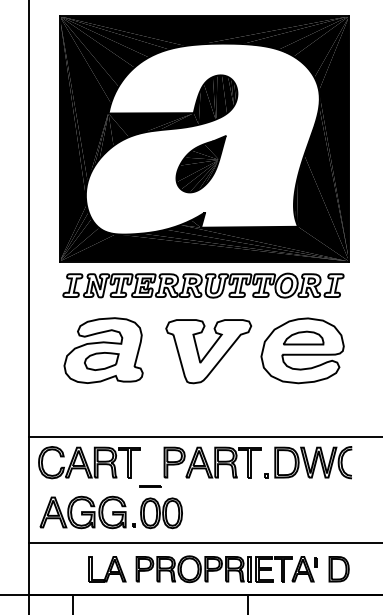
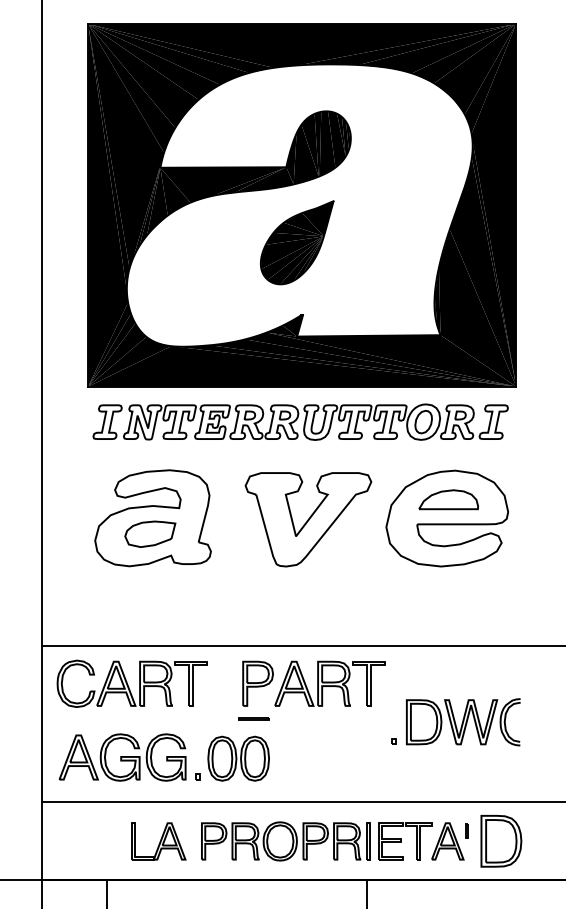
part: (308, 462) -> (455, 722), moved
line: (150, 486) -> (253, 719), moved
part: (338, 569) -> (500, 841), size x1.4

